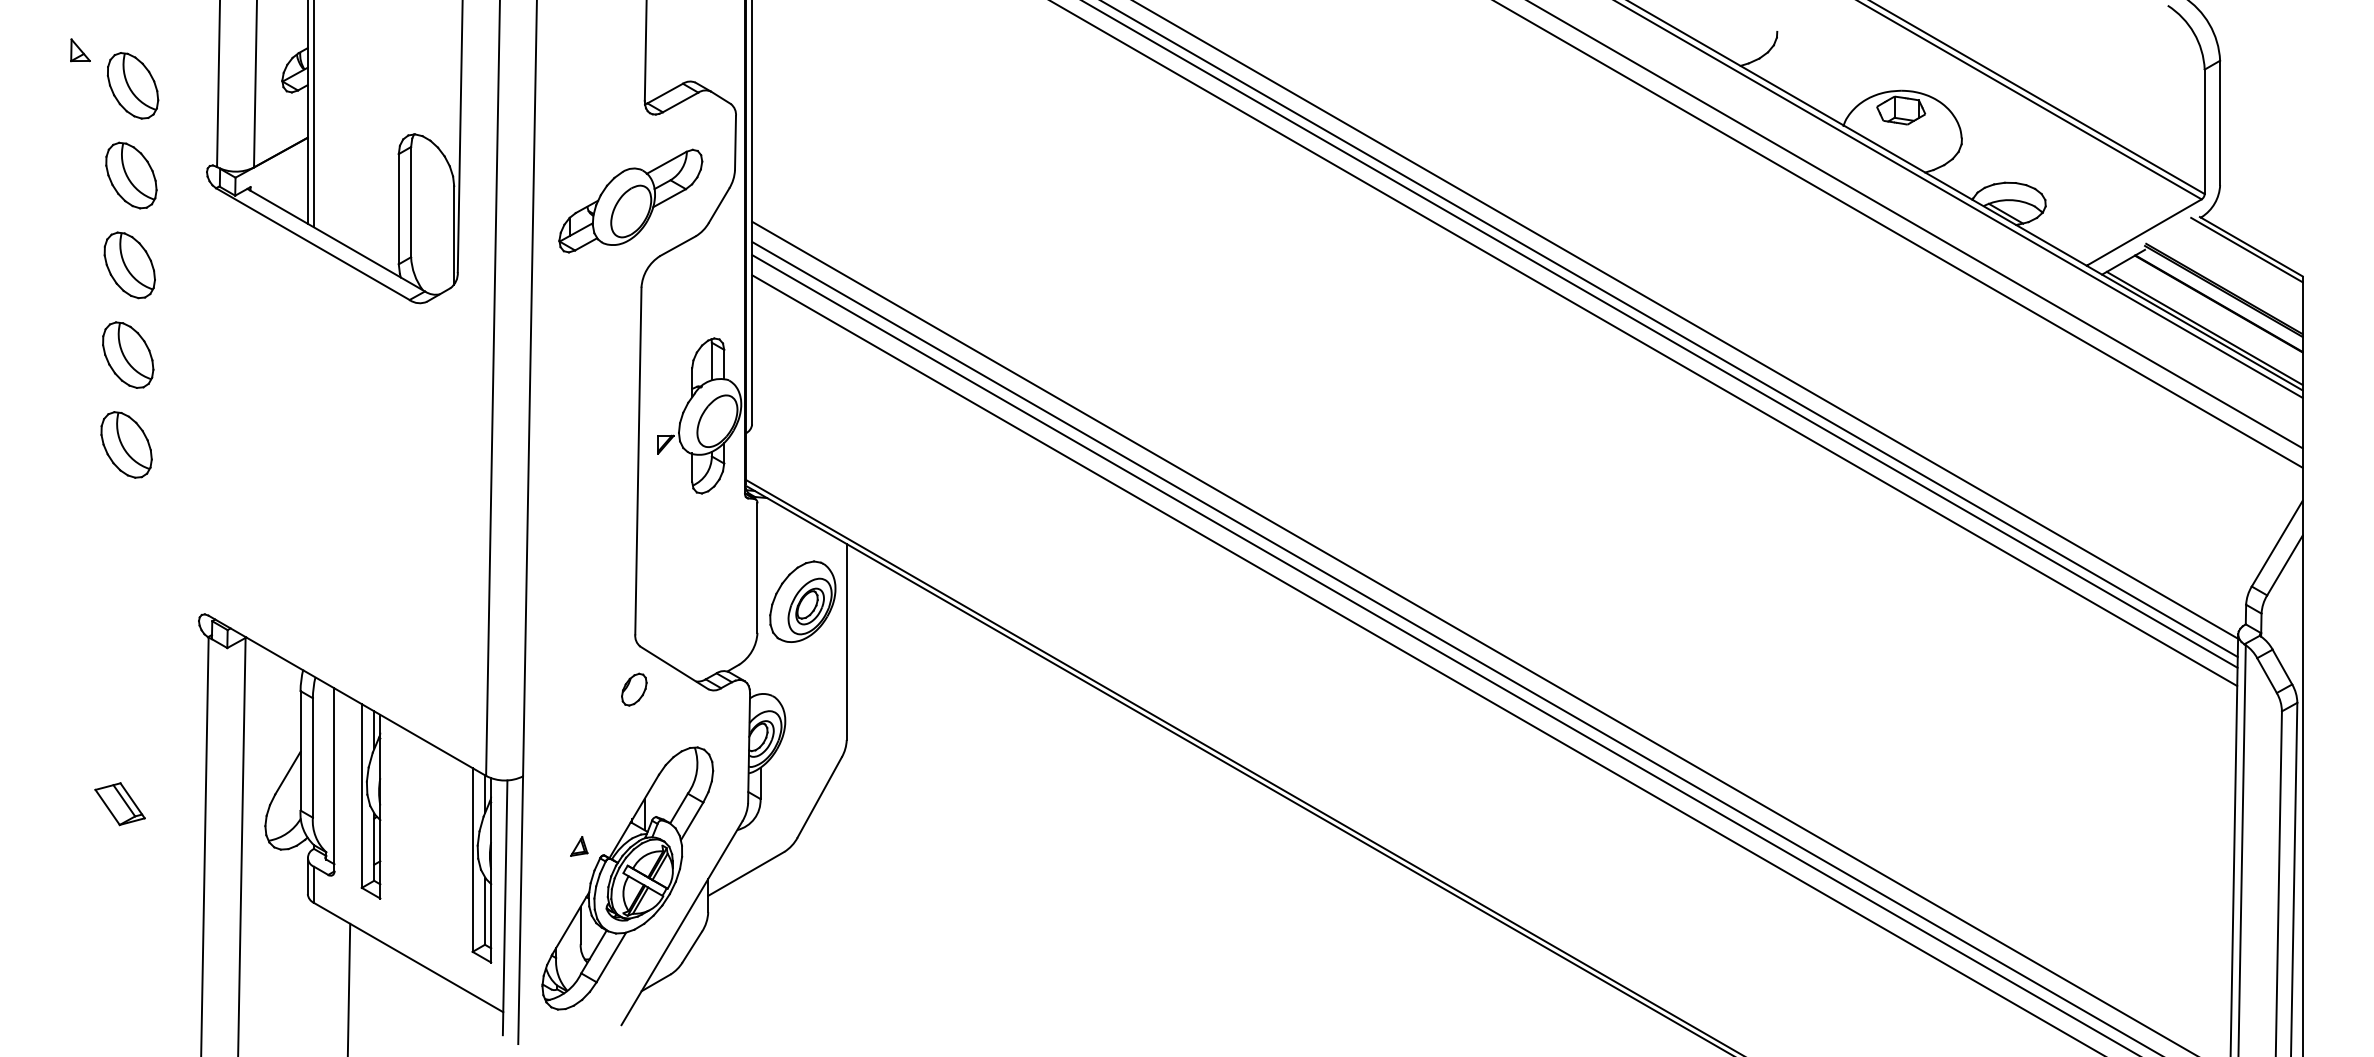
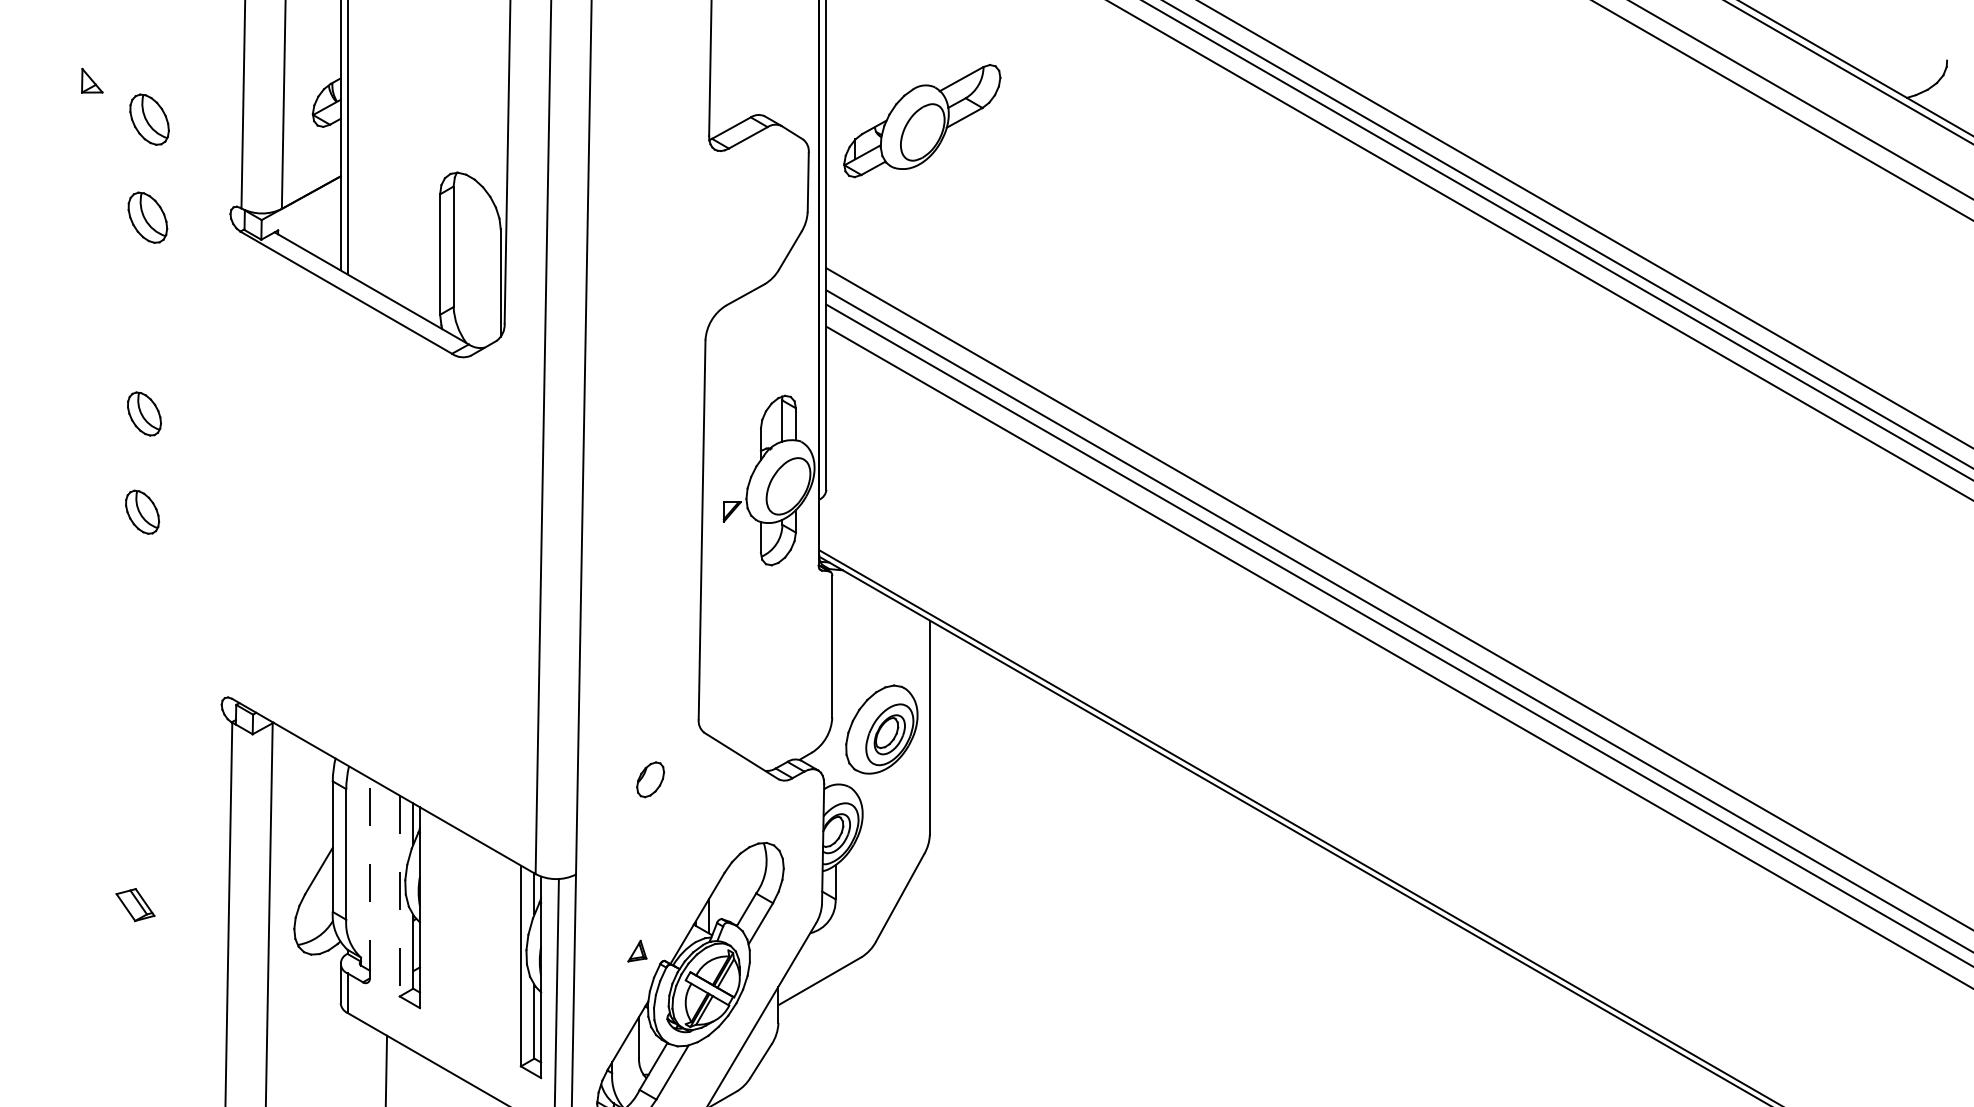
part: (132, 85) -> (149, 119), size x0.7
part: (131, 175) -> (147, 217), size x0.7
part: (630, 200) -> (921, 120), moved
part: (129, 265) -> (145, 316), removed
part: (128, 354) -> (144, 413), size x0.6
part: (126, 444) -> (142, 511), size x0.6
part: (802, 601) -> (881, 729), moved
part: (634, 689) -> (650, 779), moved
line: (334, 779) -> (369, 877), solid -> dashed
line: (361, 796) -> (399, 896), solid -> dashed
part: (119, 804) -> (134, 905), size x0.7

